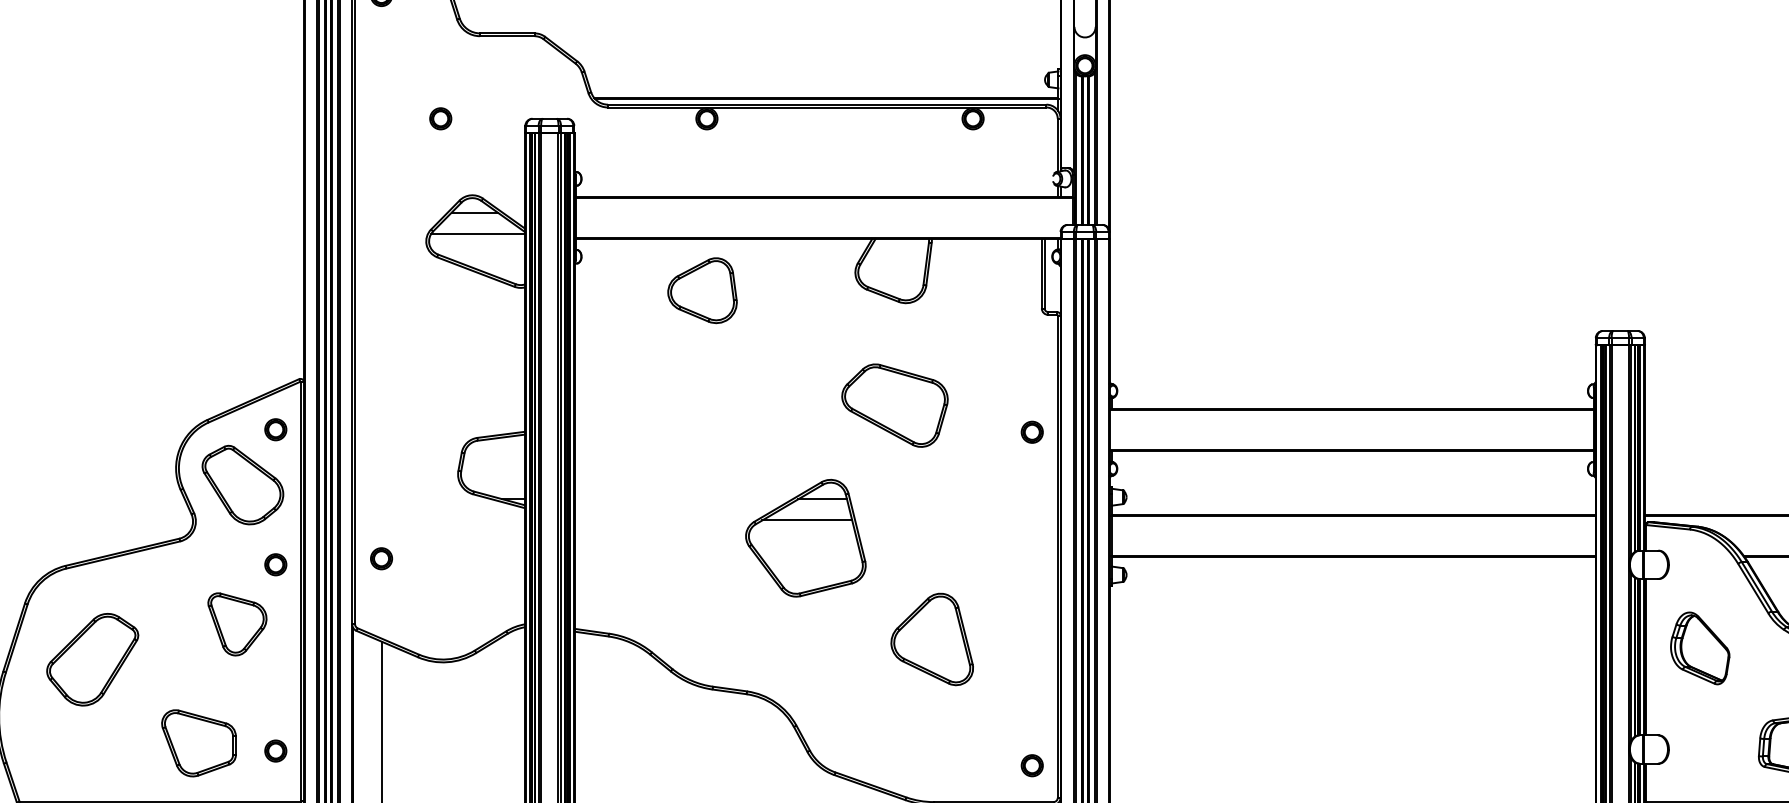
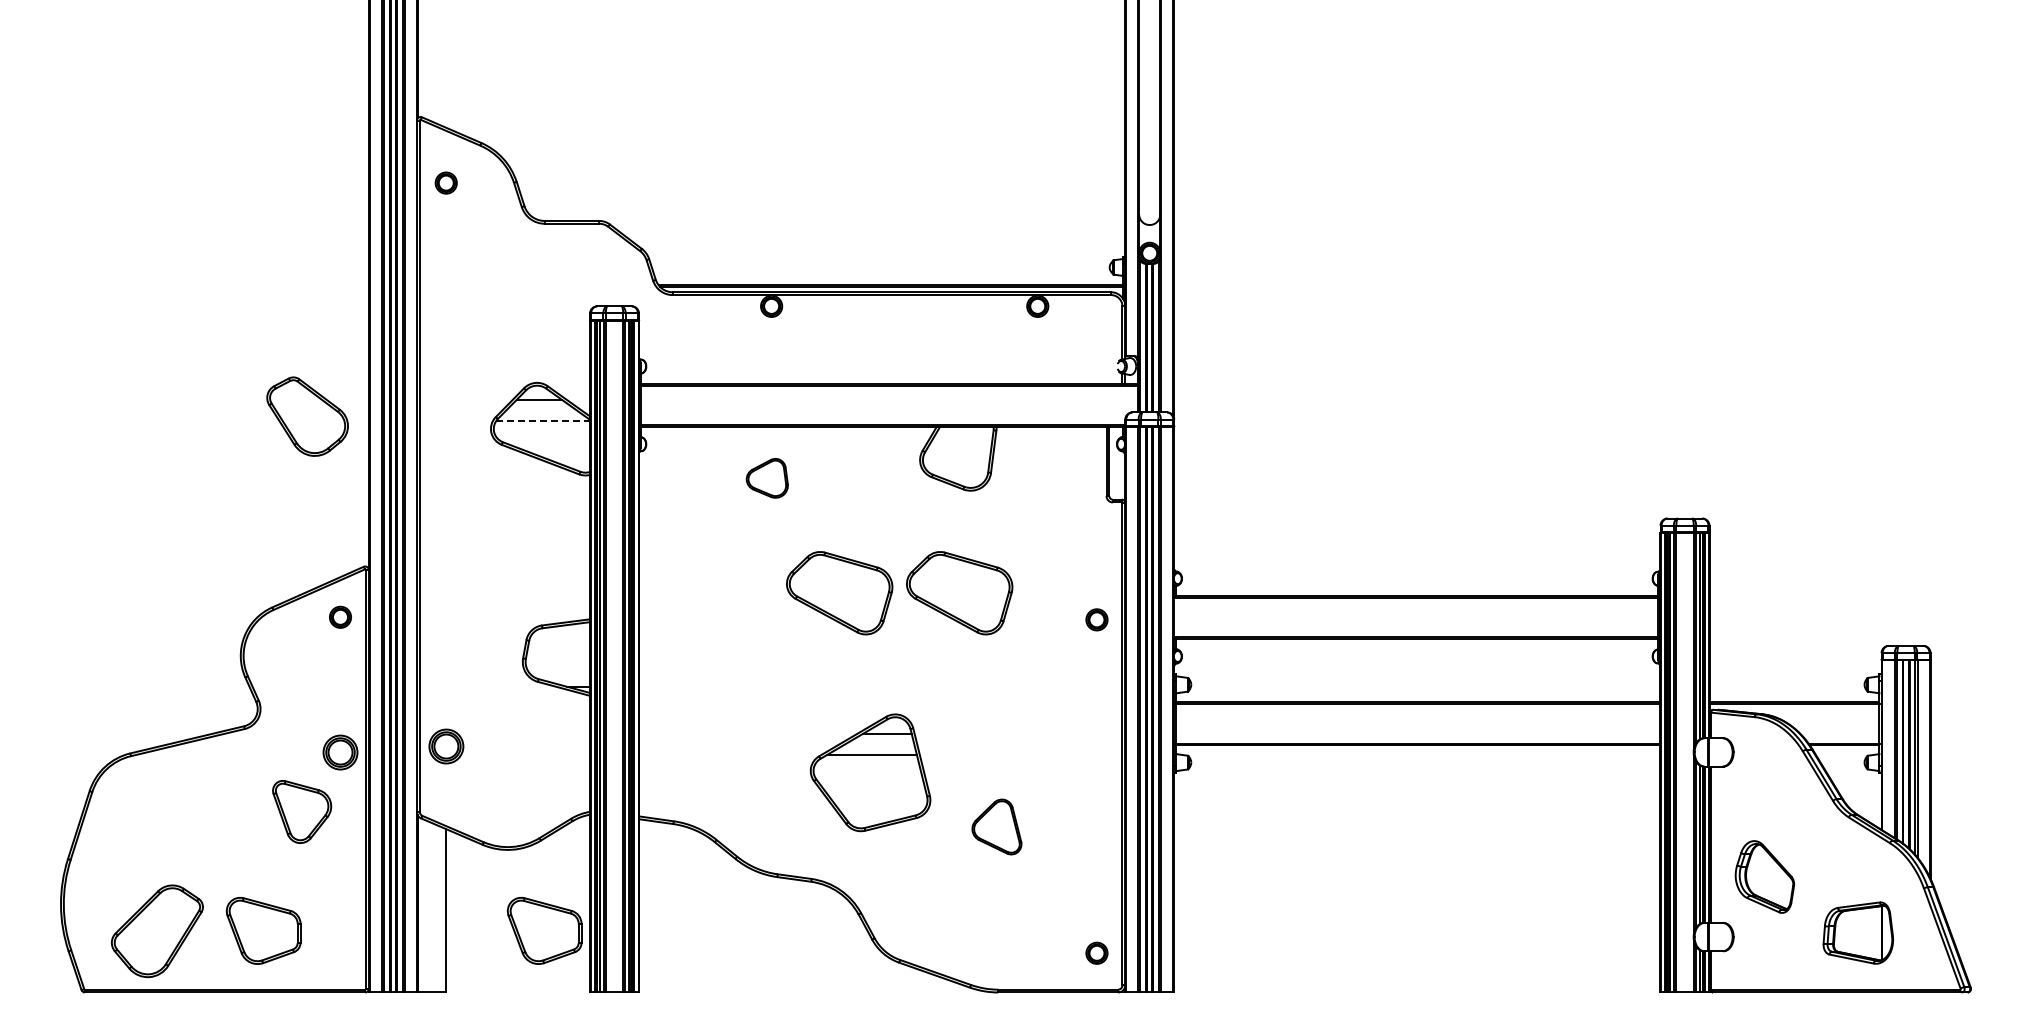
part: (440, 117) -> (505, 305), removed
line: (477, 233) -> (542, 421), solid -> dashed
part: (702, 290) -> (767, 478), size x0.6
part: (774, 405) -> (839, 593), added
part: (242, 484) -> (307, 416), moved
part: (805, 537) -> (870, 772), moved
part: (380, 557) -> (445, 745), size x1.6
part: (275, 563) -> (340, 751), size x1.6
part: (931, 638) -> (996, 826), size x0.6
part: (1699, 647) -> (1764, 876), moved
part: (92, 659) -> (157, 931), moved
part: (479, 742) -> (544, 930), added
part: (275, 750) -> (340, 938), removed

